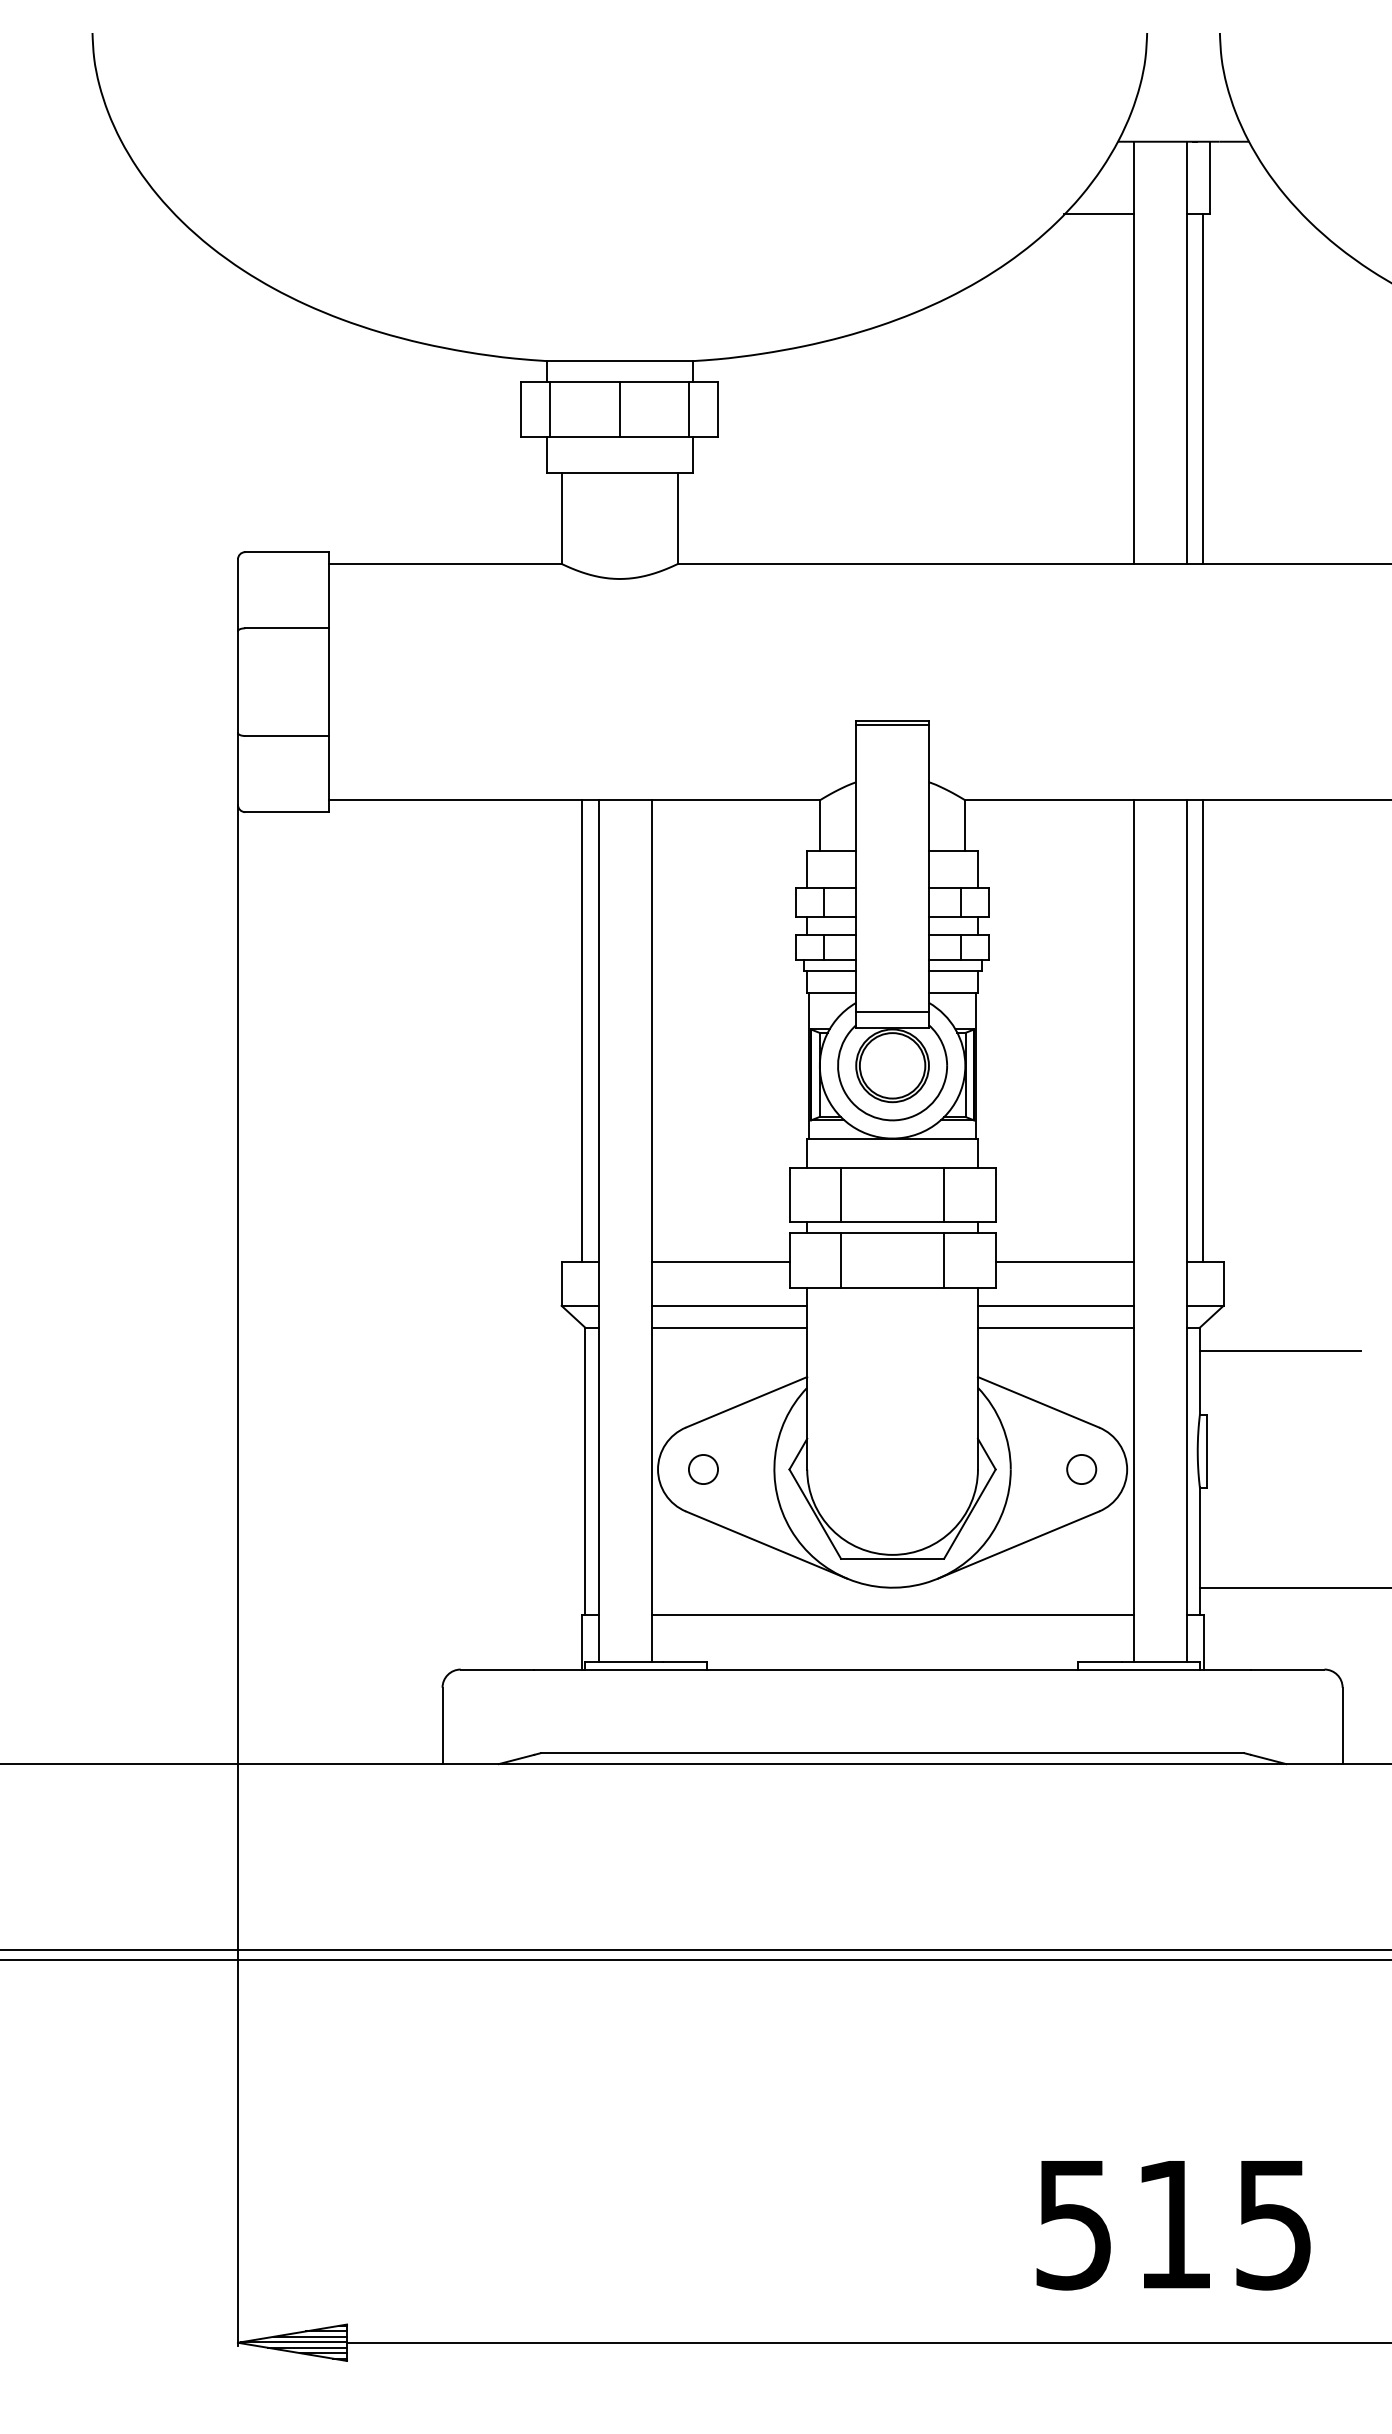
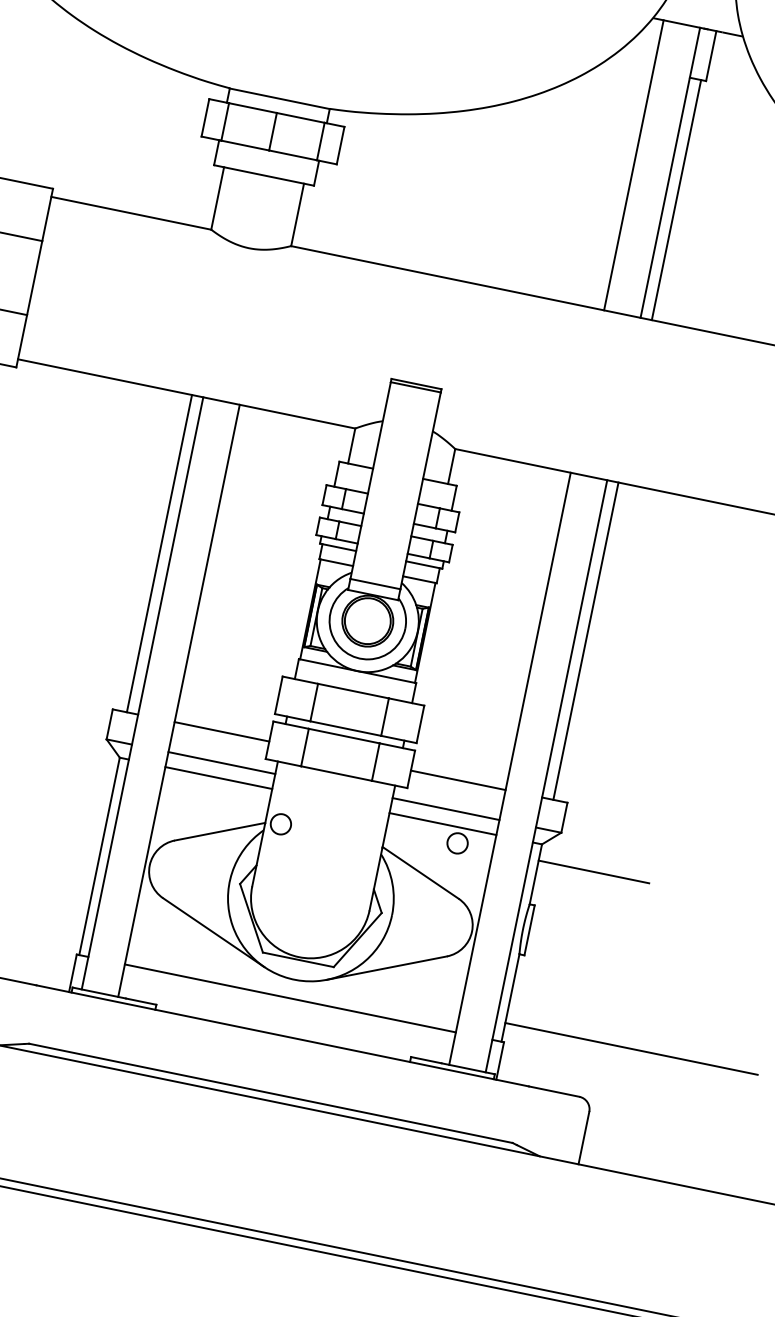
line: (1098, 214) -> (629, 65), removed
circle: (703, 1469) -> (280, 824), moved
circle: (1081, 1469) -> (457, 843), moved

